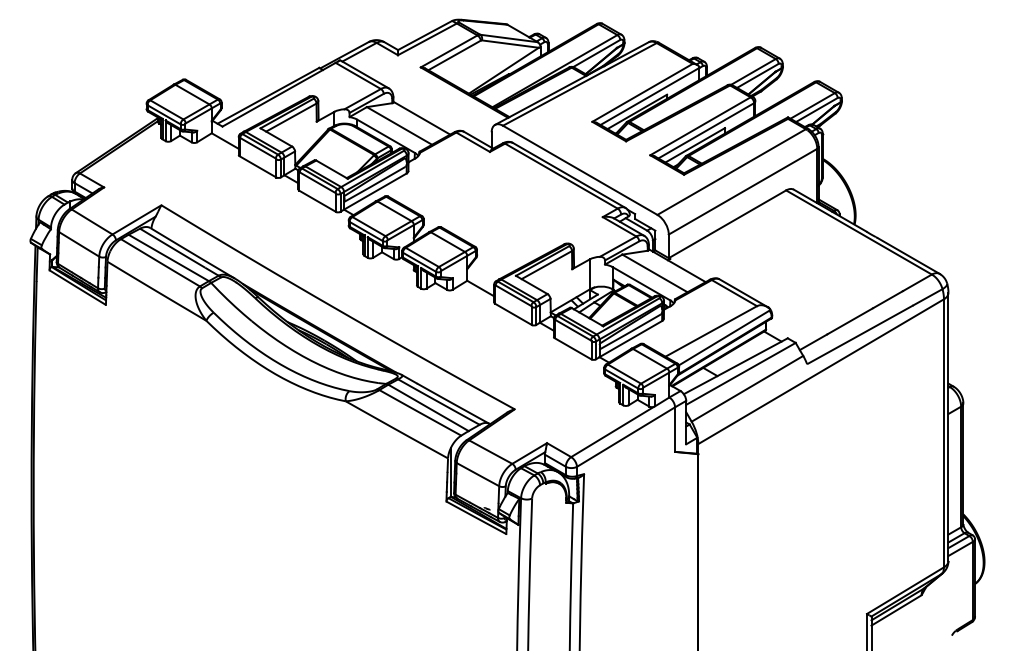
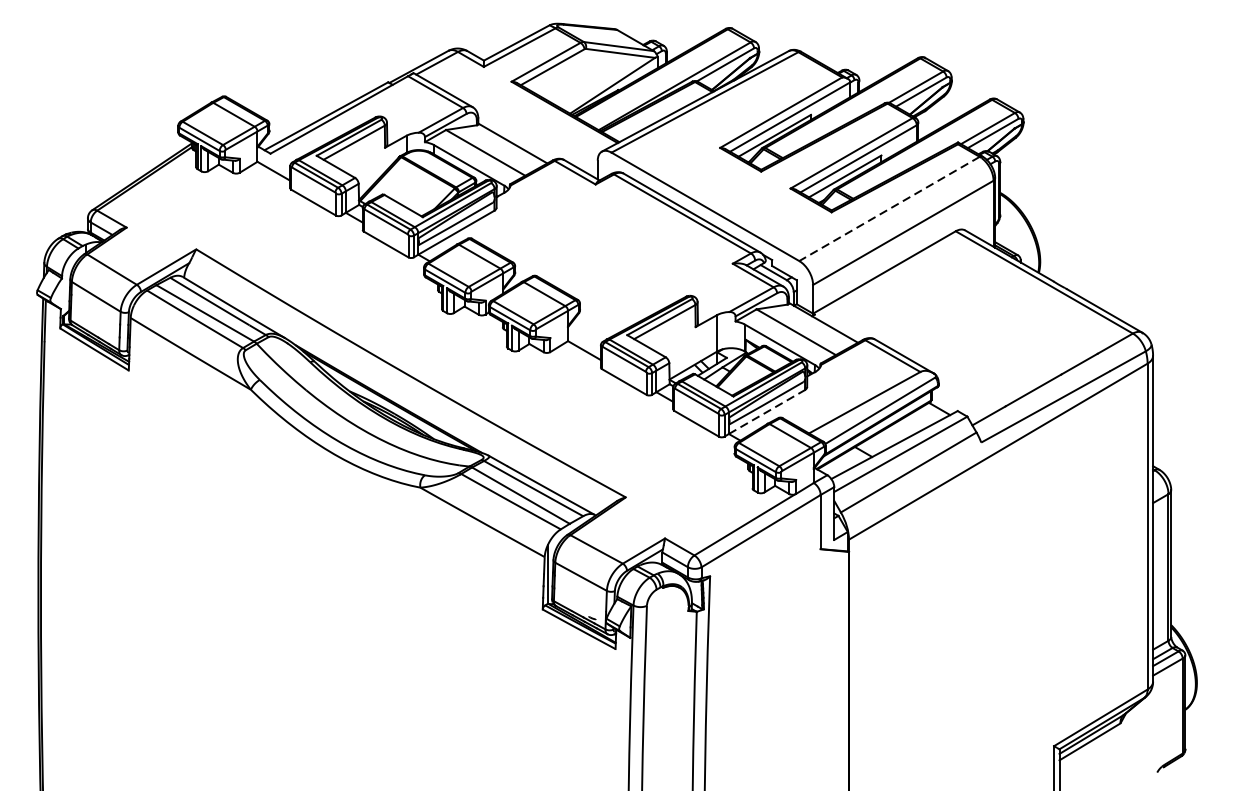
line: (731, 172) -> (889, 209), solid -> dashed
line: (631, 338) -> (767, 411), solid -> dashed

